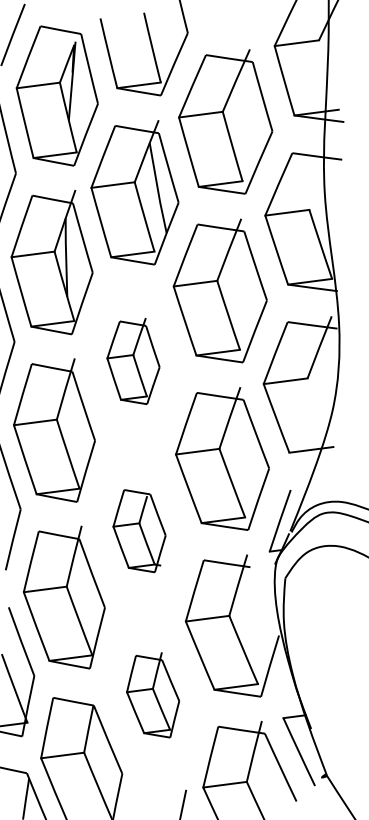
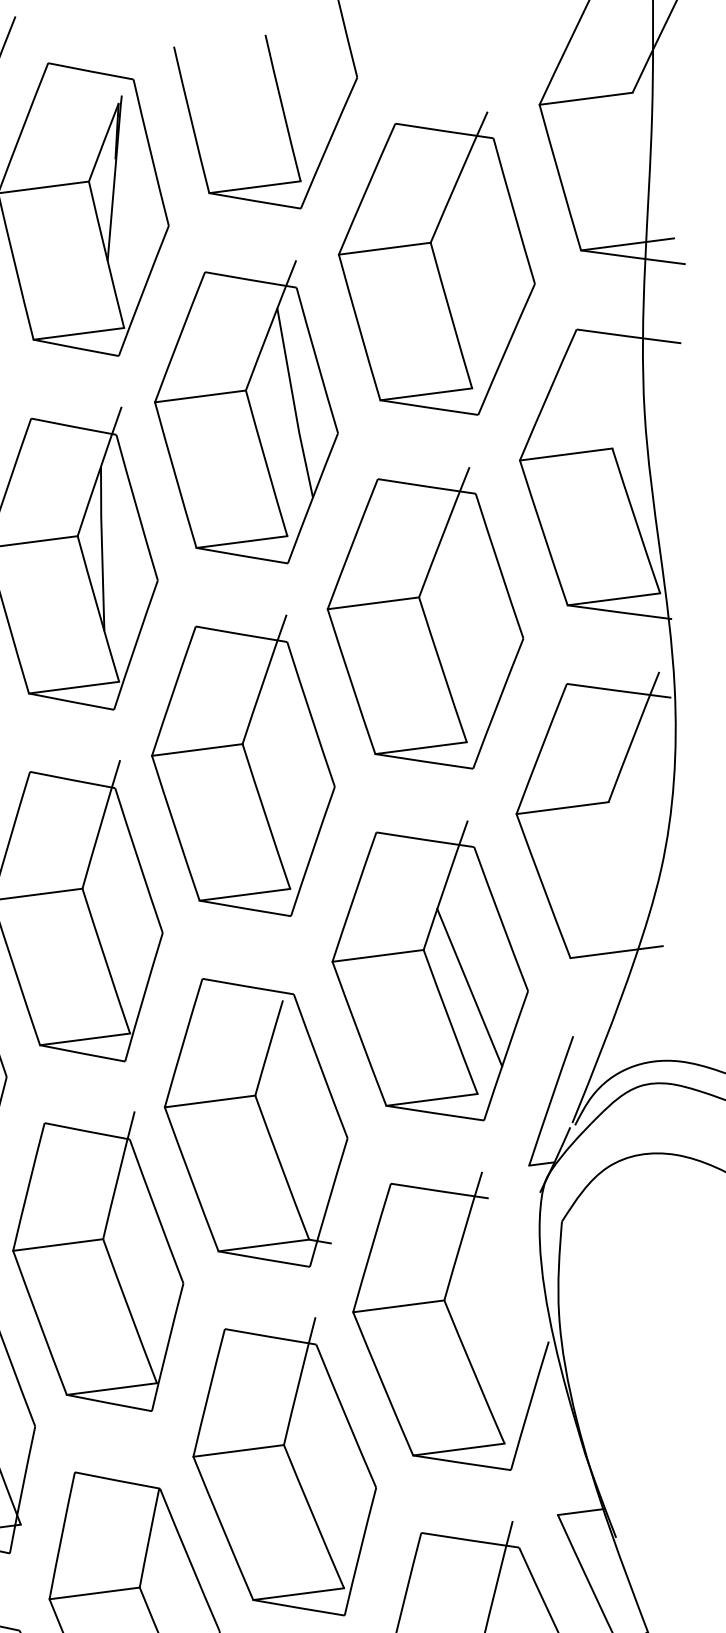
part: (133, 361) -> (243, 766), size x1.67
line: (240, 466) -> (467, 986), added
part: (139, 530) -> (255, 1121), size x1.67
part: (152, 694) -> (283, 1465), size x1.67

